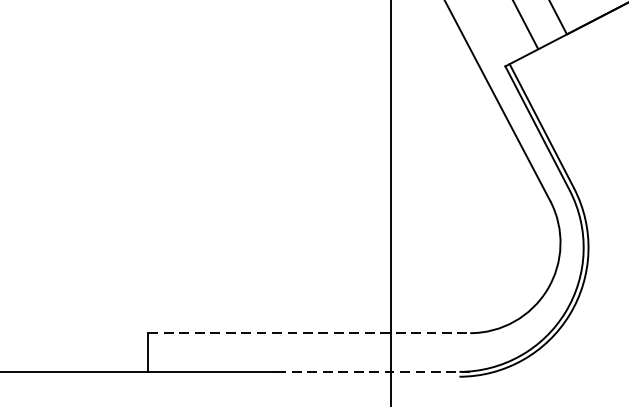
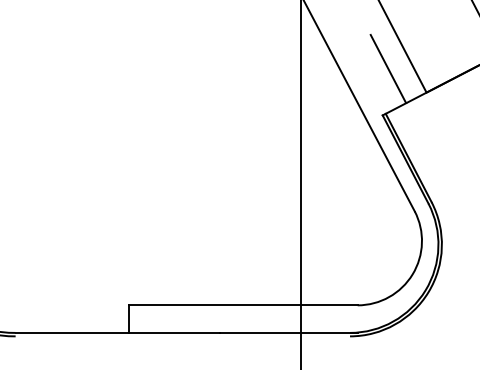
line: (309, 333) -> (243, 305), dashed -> solid
line: (373, 371) -> (288, 332), dashed -> solid

